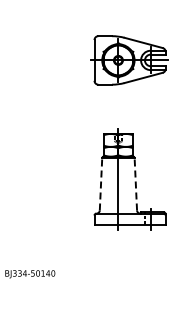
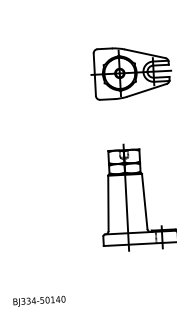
line: (101, 183) -> (108, 202), dashed -> solid
line: (135, 183) -> (144, 200), dashed -> solid

